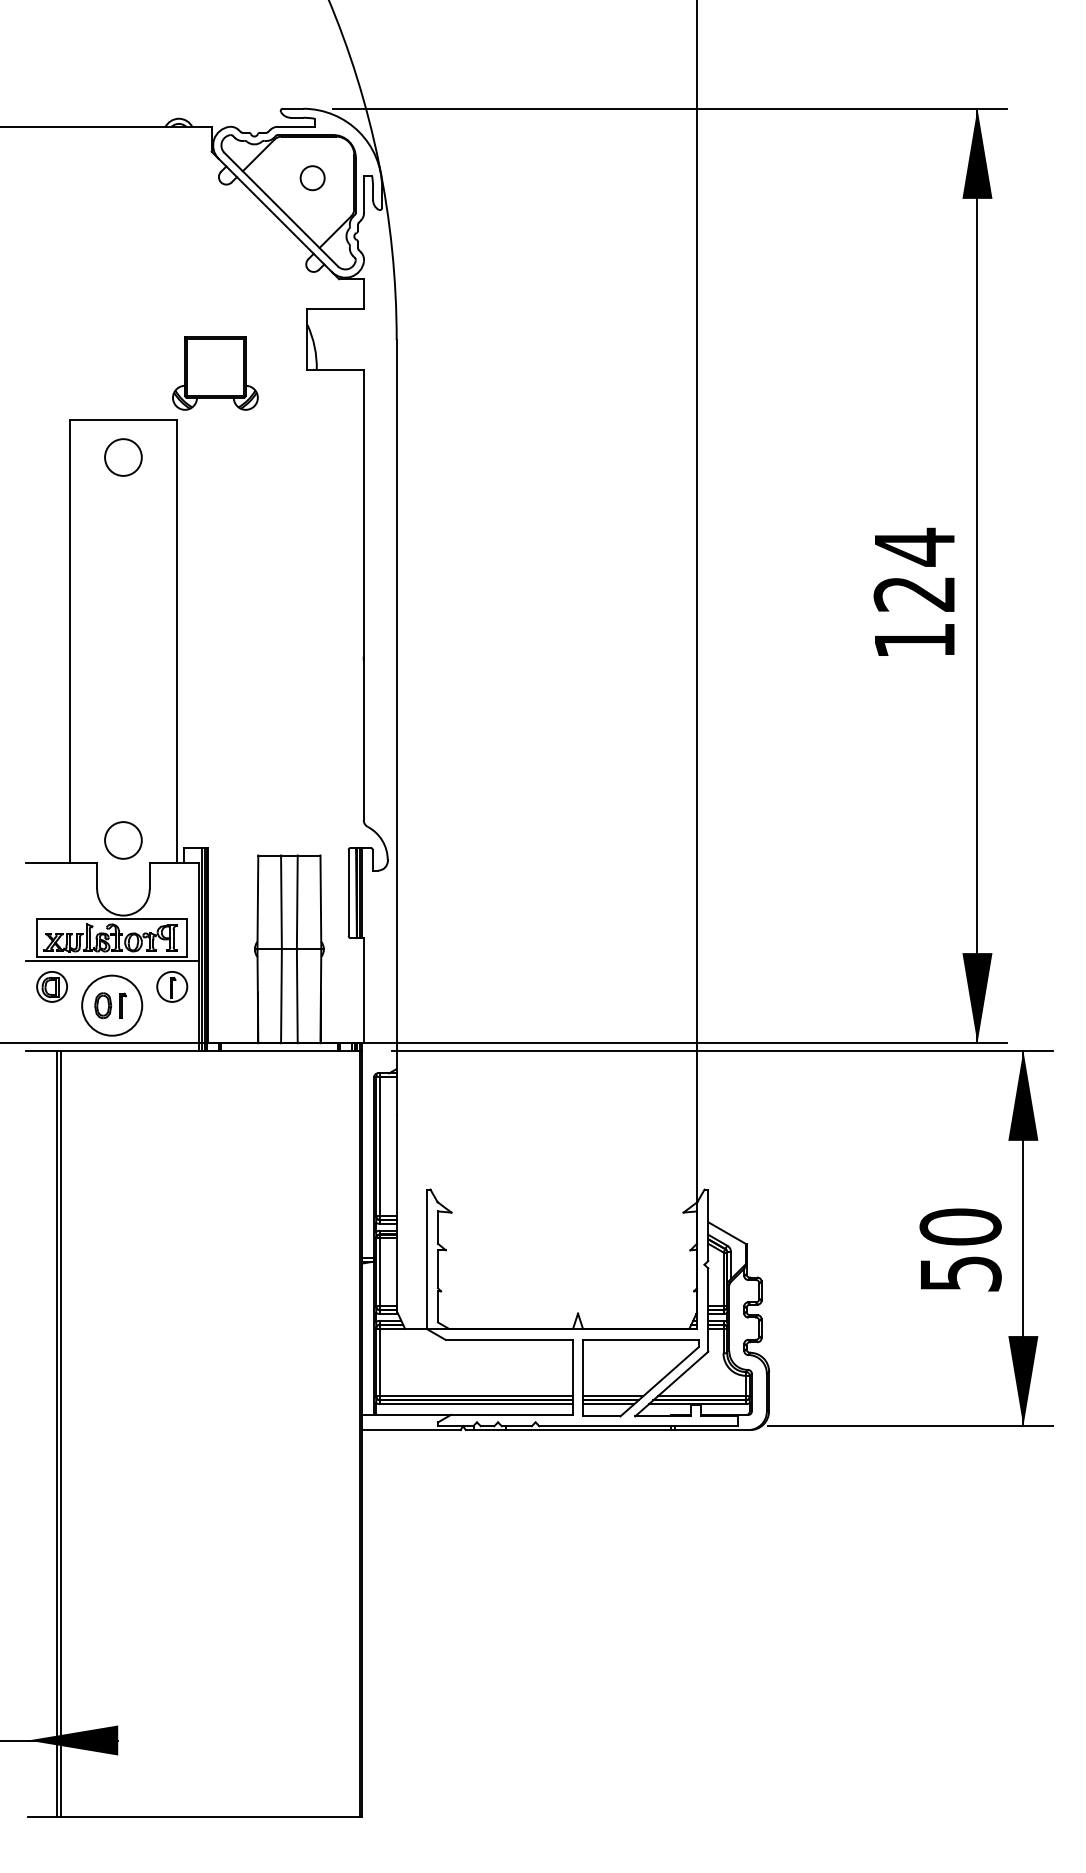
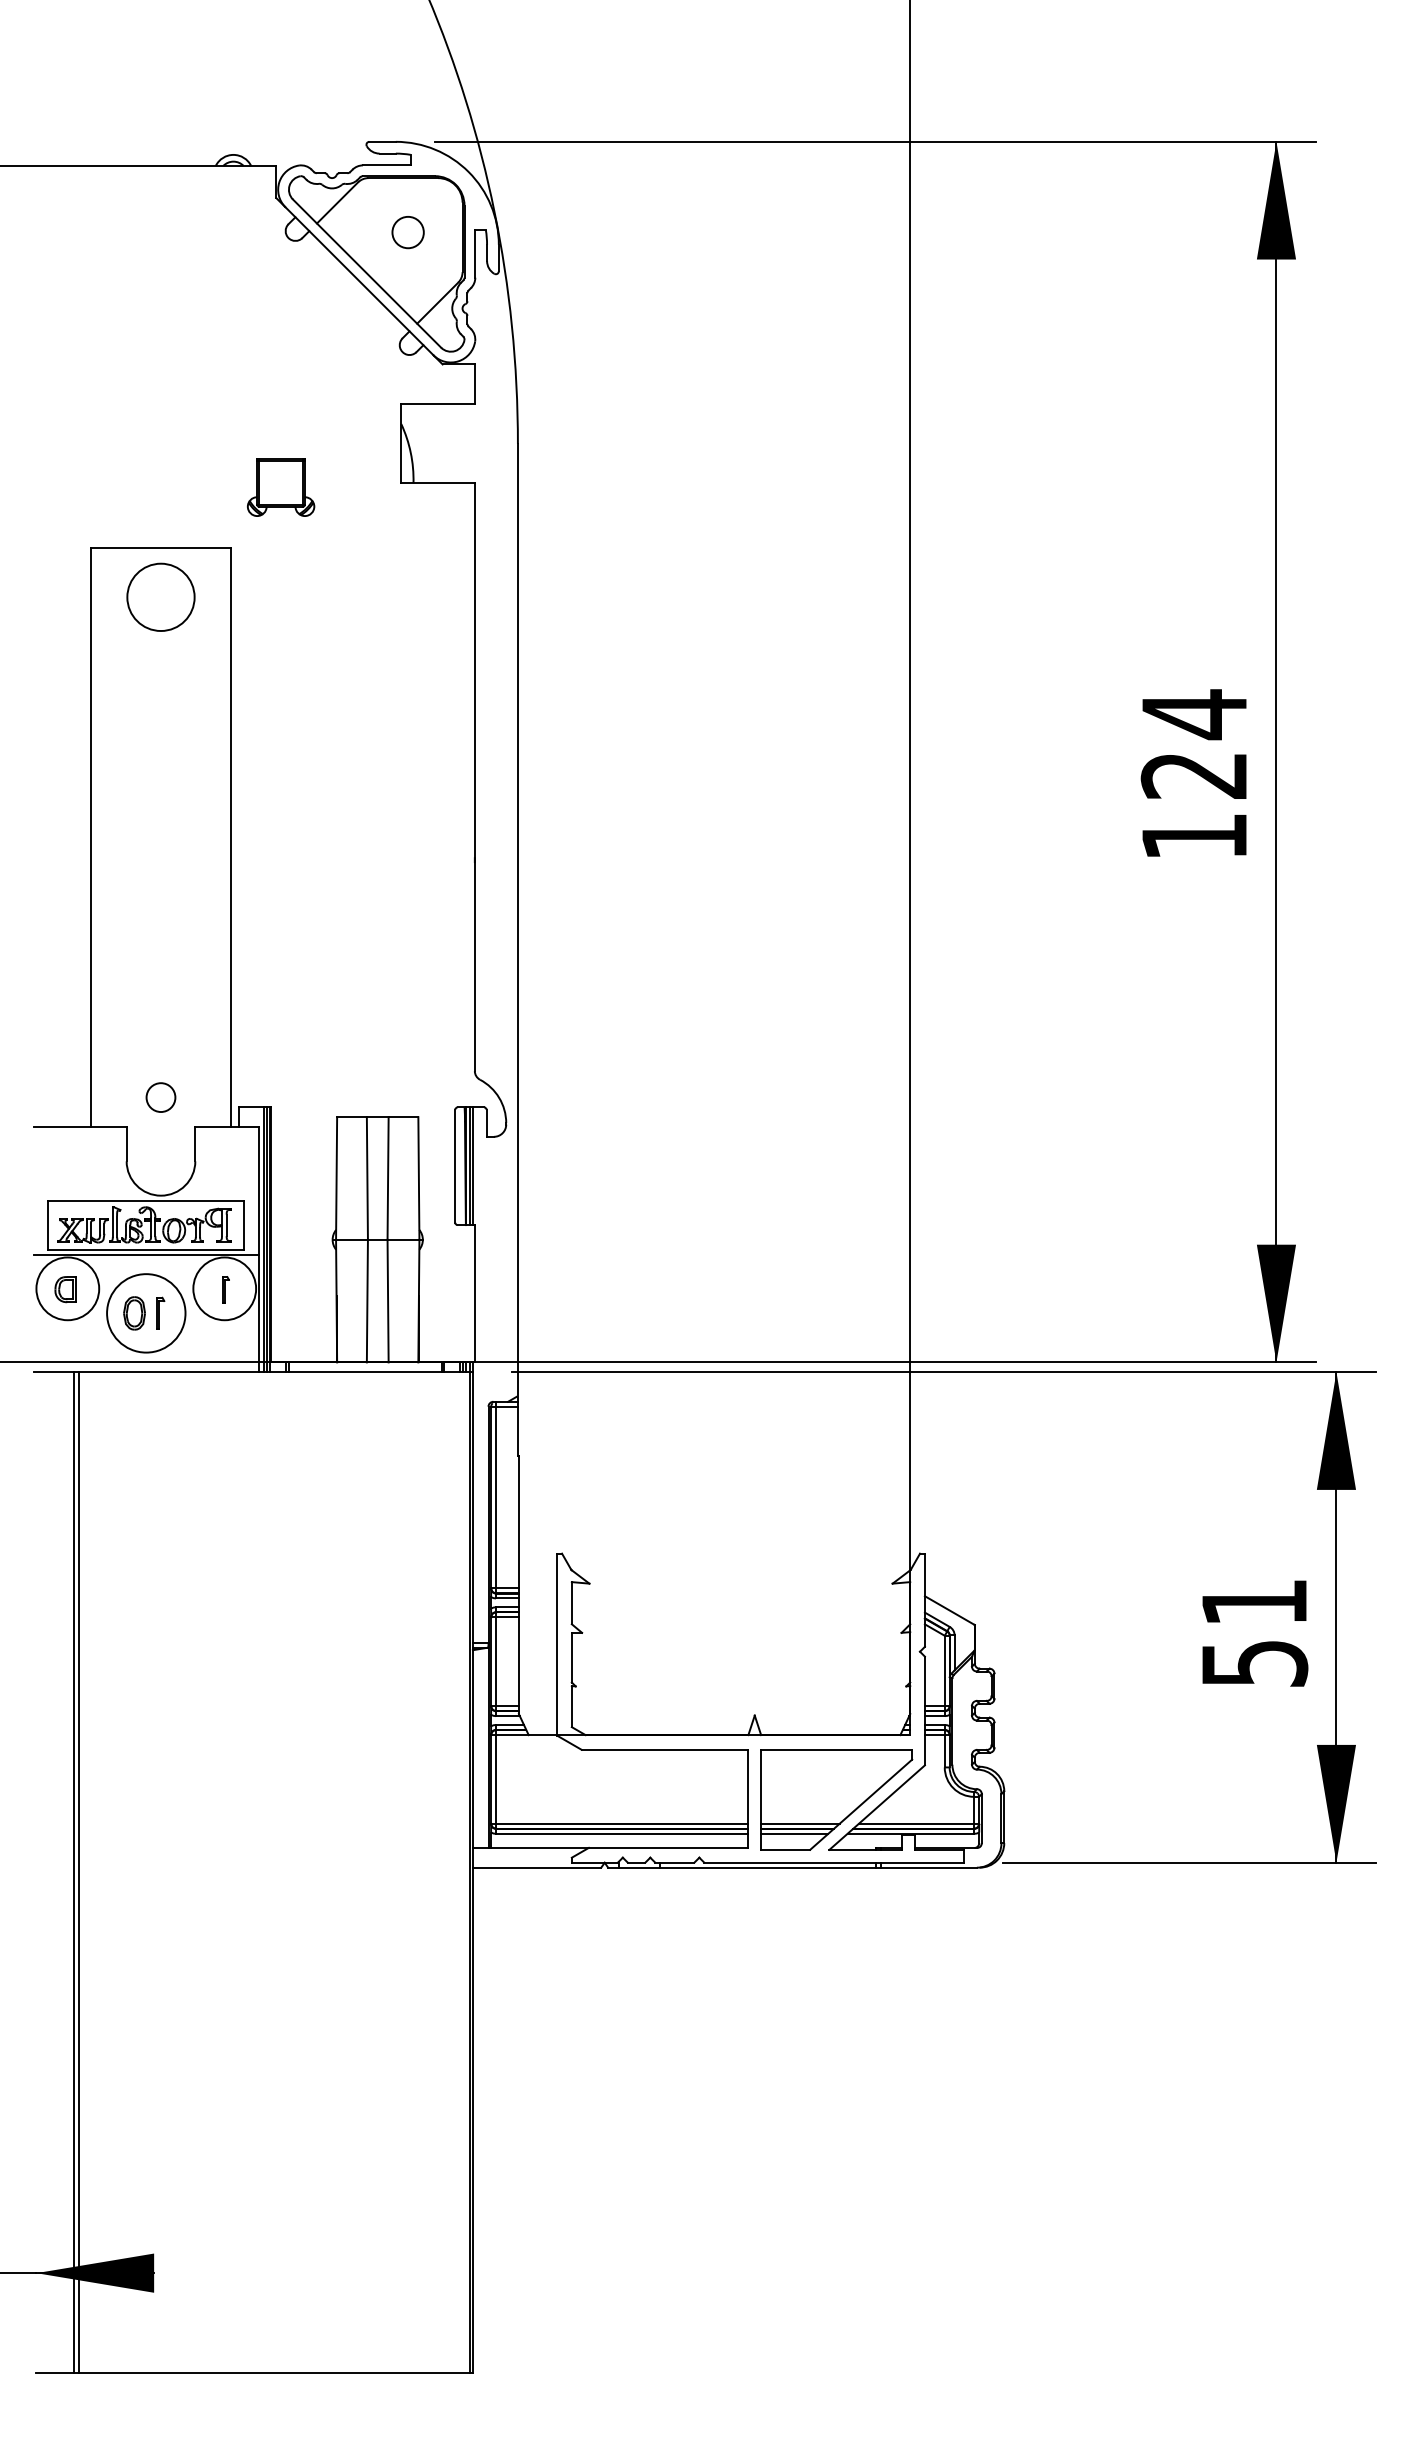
part: (214, 373) -> (280, 487), size x0.6
circle: (123, 457) -> (160, 597), size x1.4
circle: (123, 840) -> (160, 1097), size x0.6
circle: (51, 986) -> (67, 1288), size x1.6
circle: (172, 986) -> (224, 1288), size x1.6
text: (960, 1227) -> (1254, 1602), 50 -> 51

